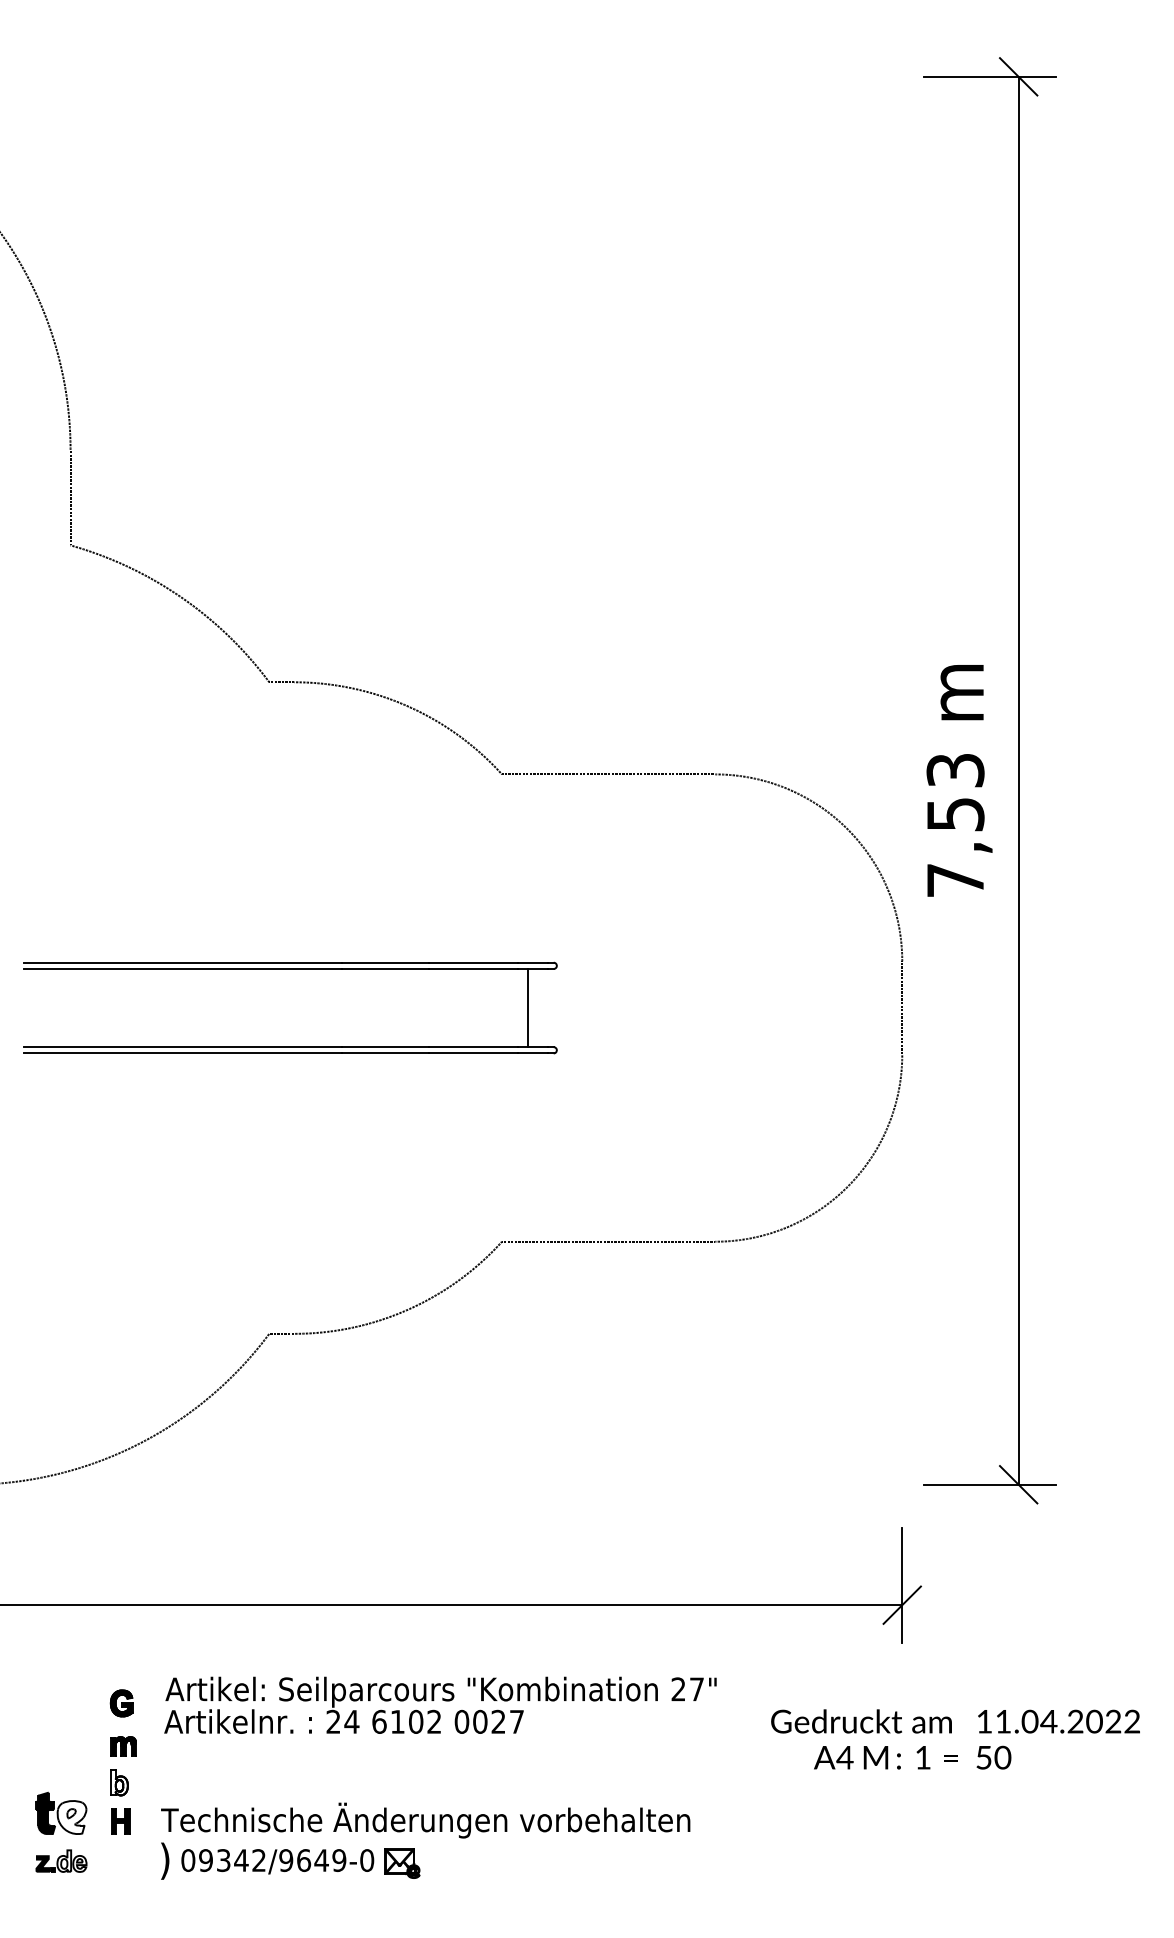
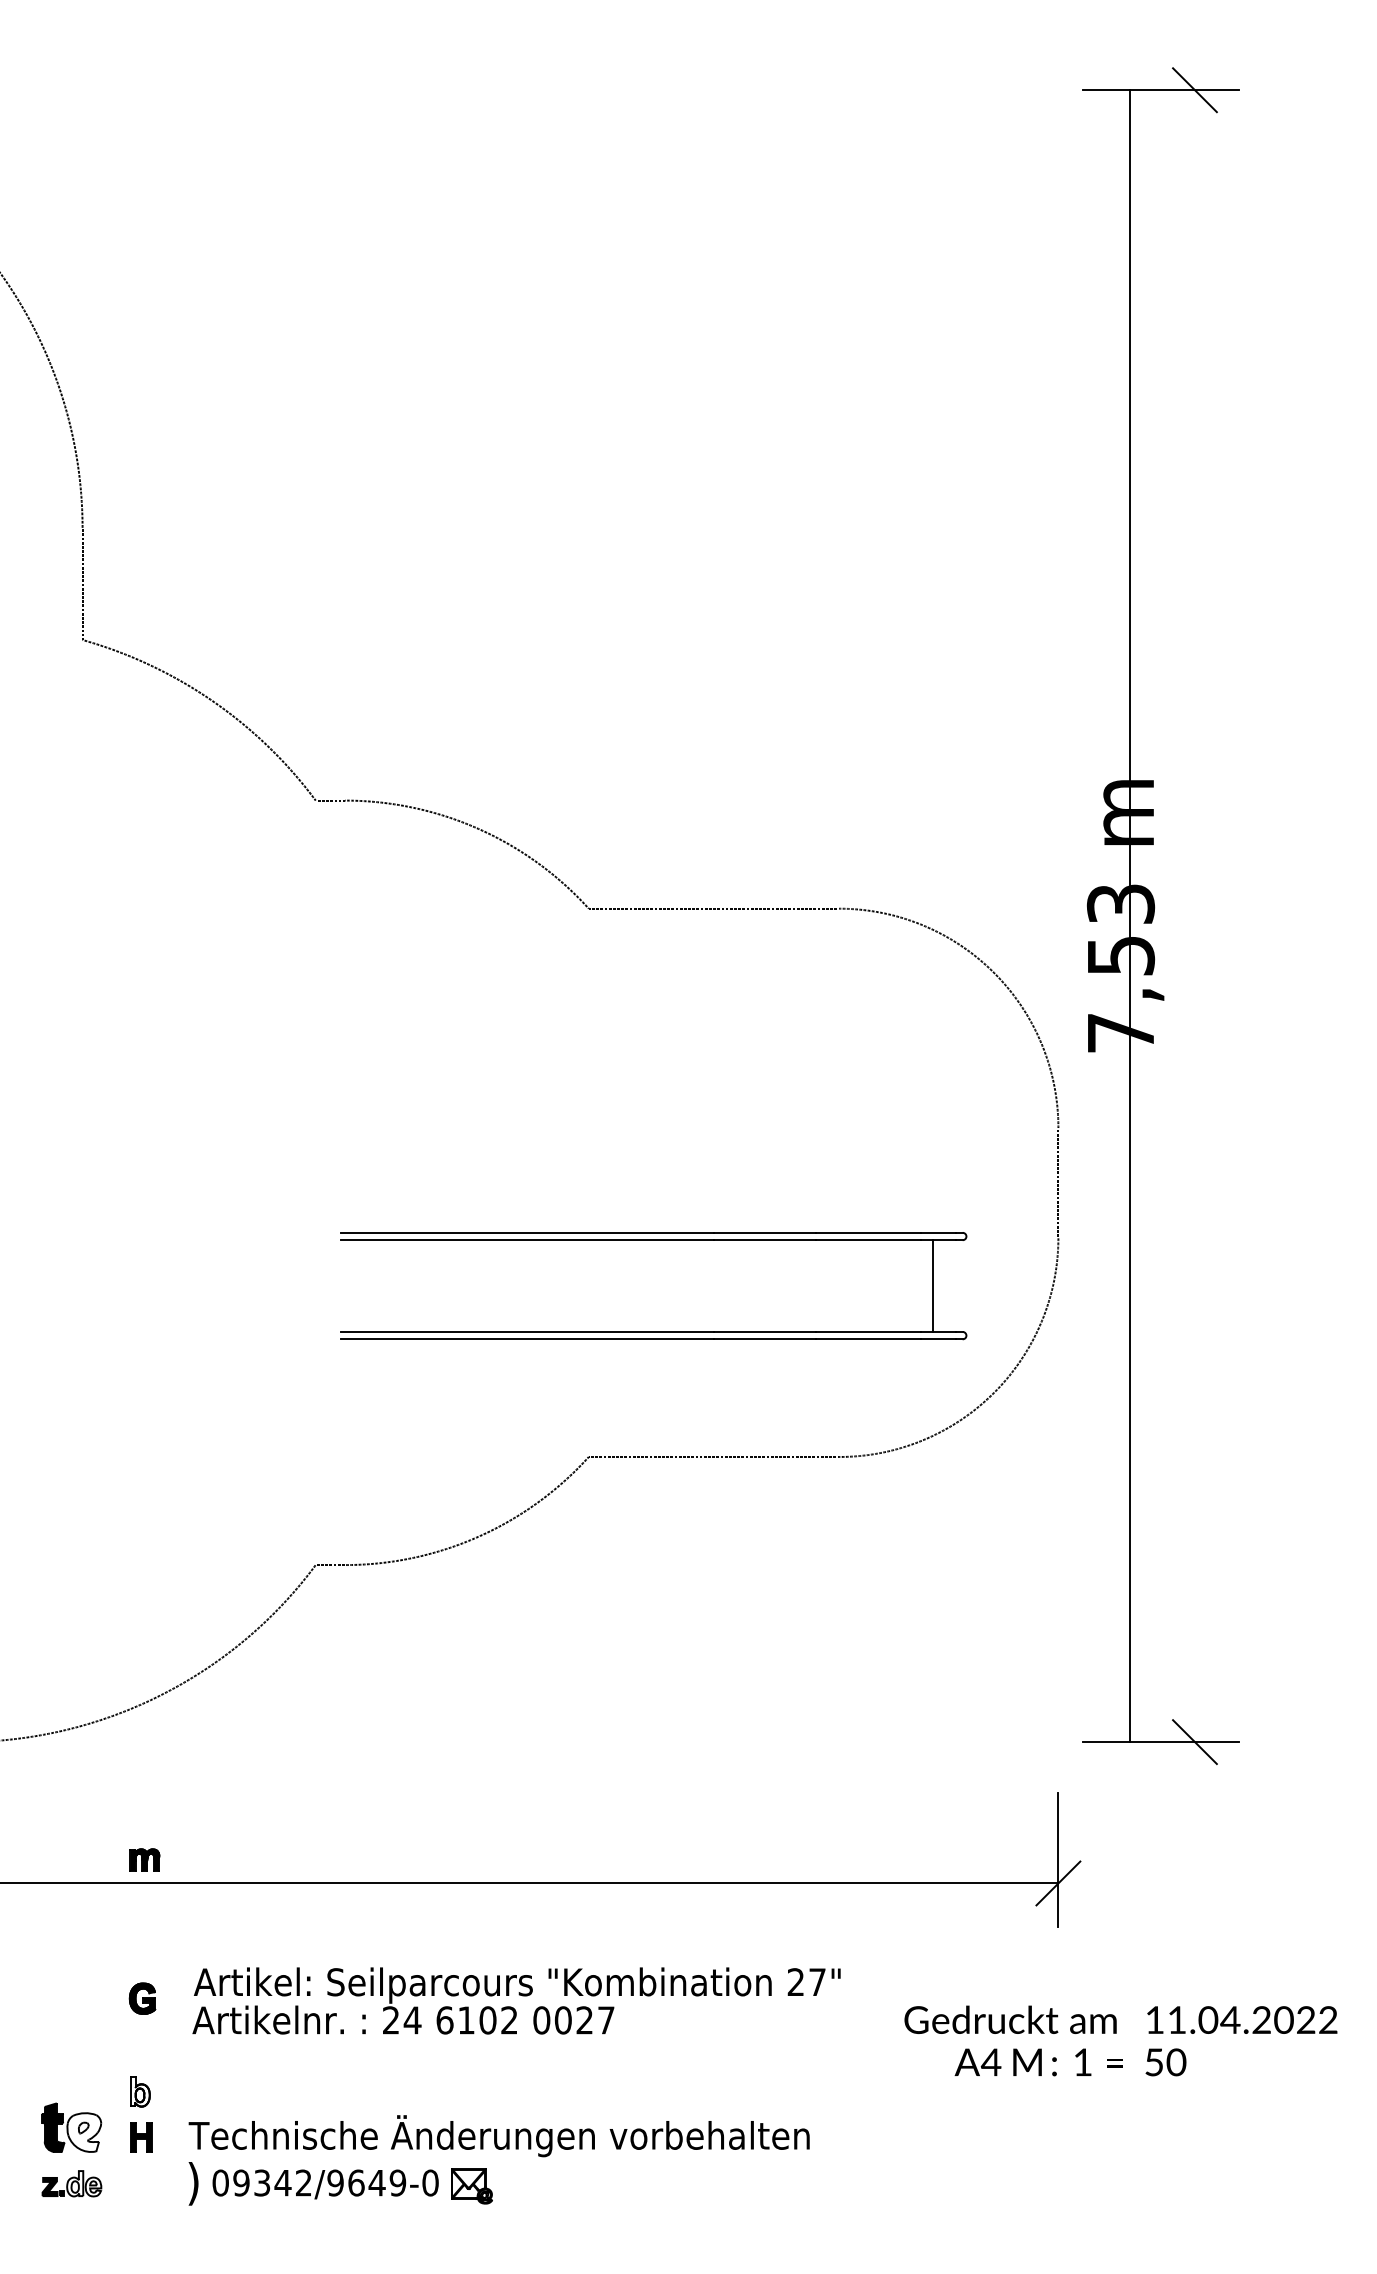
line: (1018, 780) -> (1130, 915), moved
part: (290, 969) -> (653, 1240), moved
part: (123, 1746) -> (144, 1860), moved

